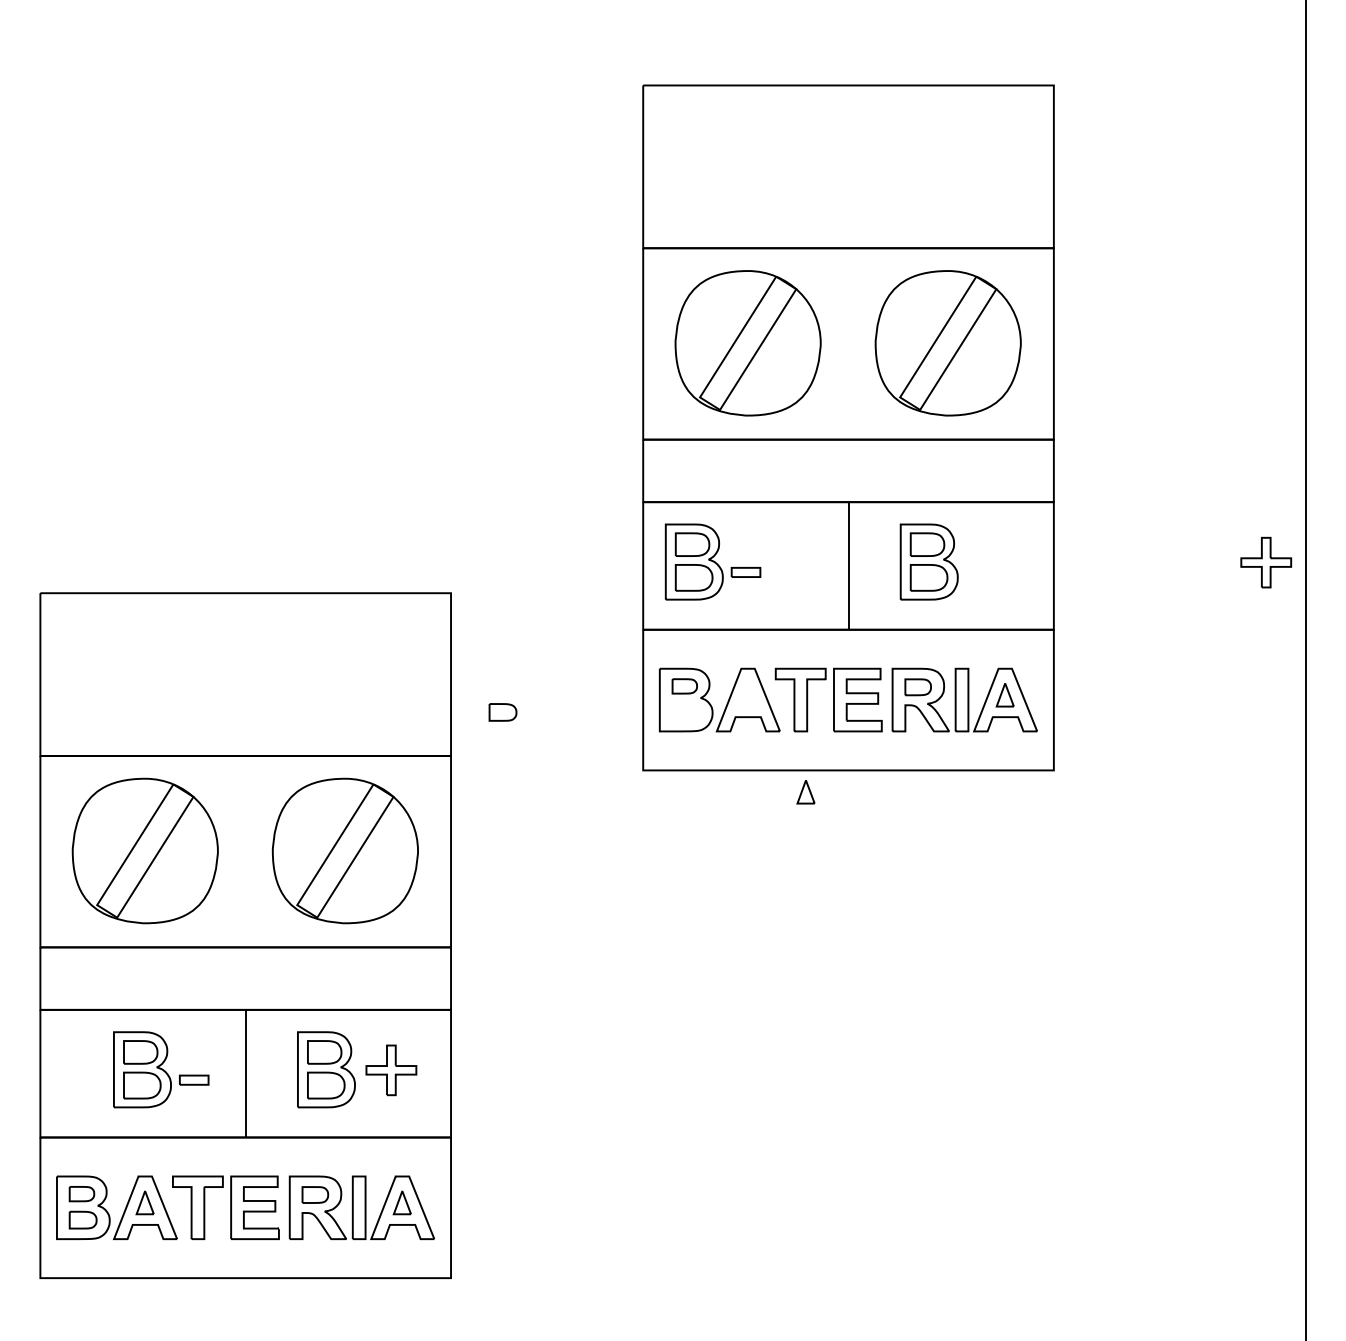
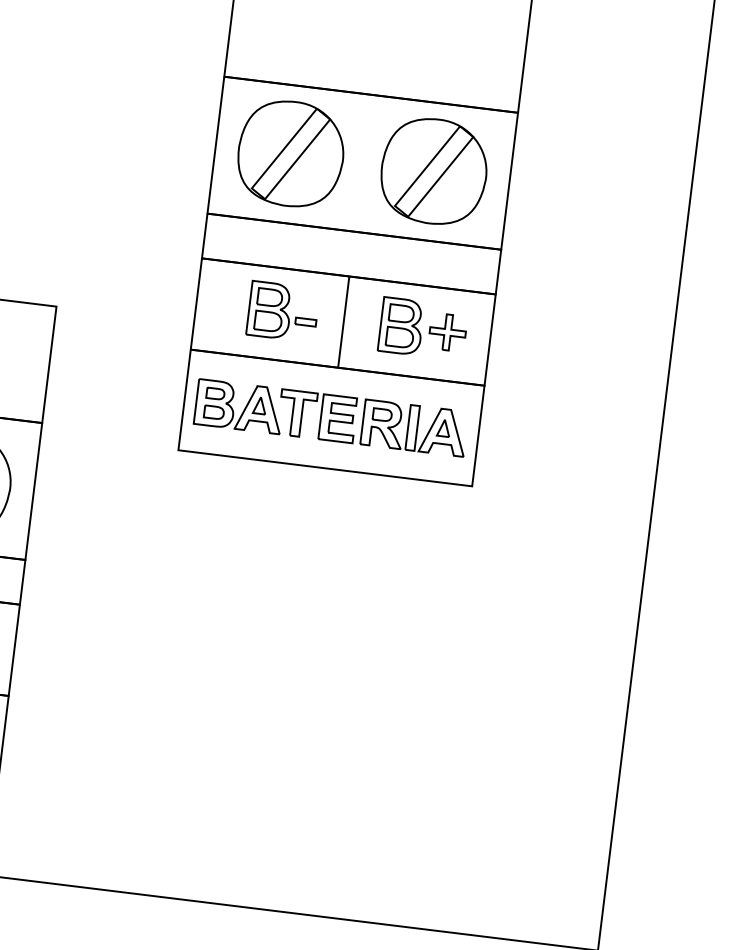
part: (712, 561) -> (282, 311), moved
part: (1266, 562) -> (447, 332), moved
part: (502, 712) -> (213, 412), moved
part: (805, 792) -> (259, 405), moved

